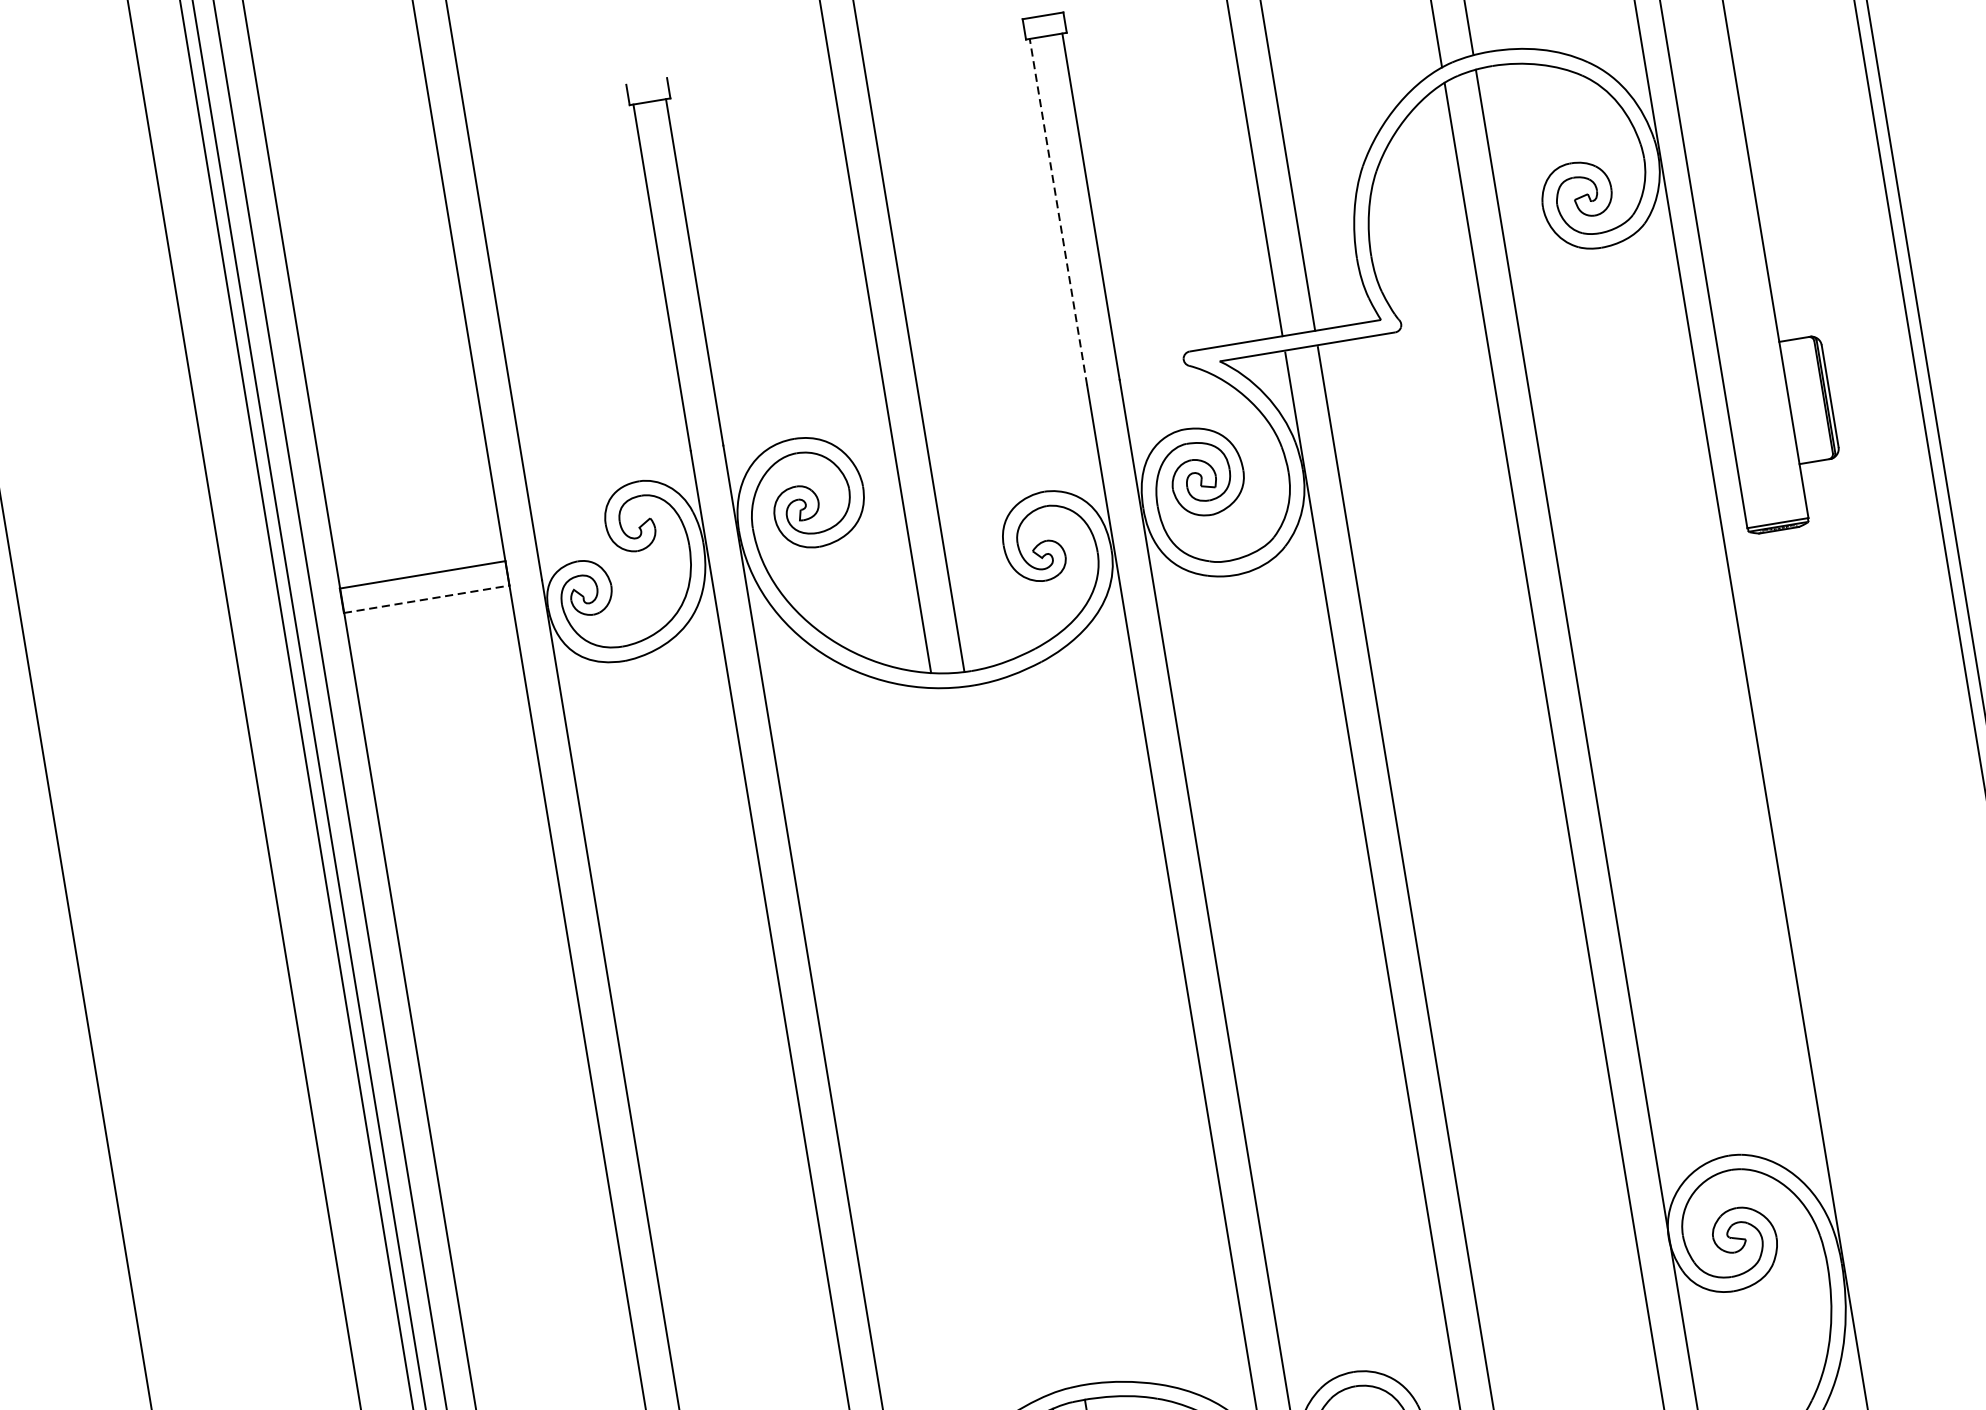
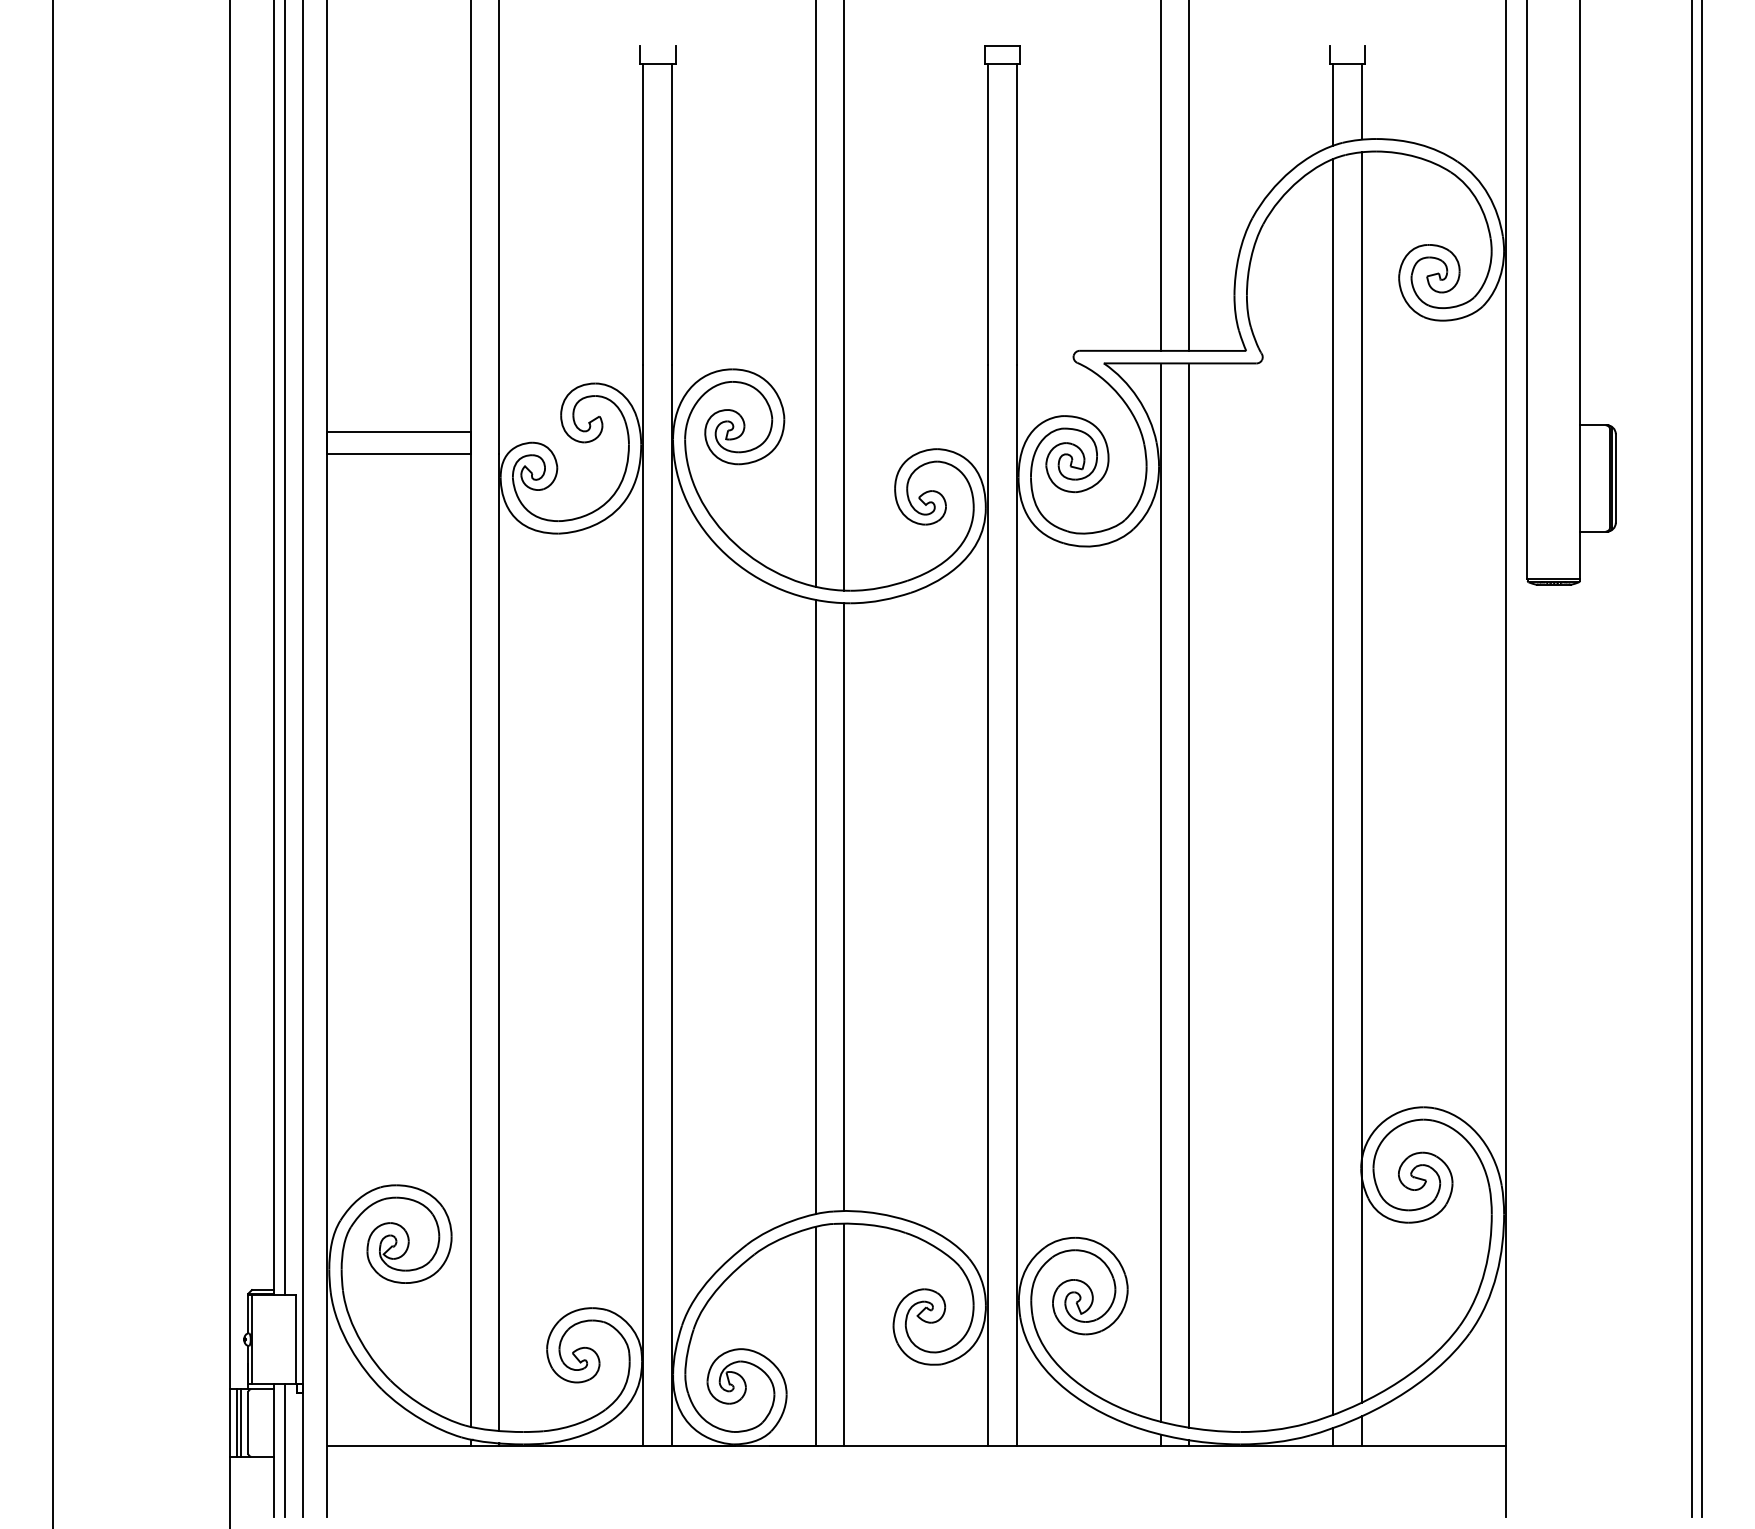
line: (1058, 212) -> (988, 214), dashed -> solid
line: (427, 599) -> (399, 453), dashed -> solid
line: (1025, 1036) -> (844, 907), added
line: (991, 1040) -> (815, 906), added

